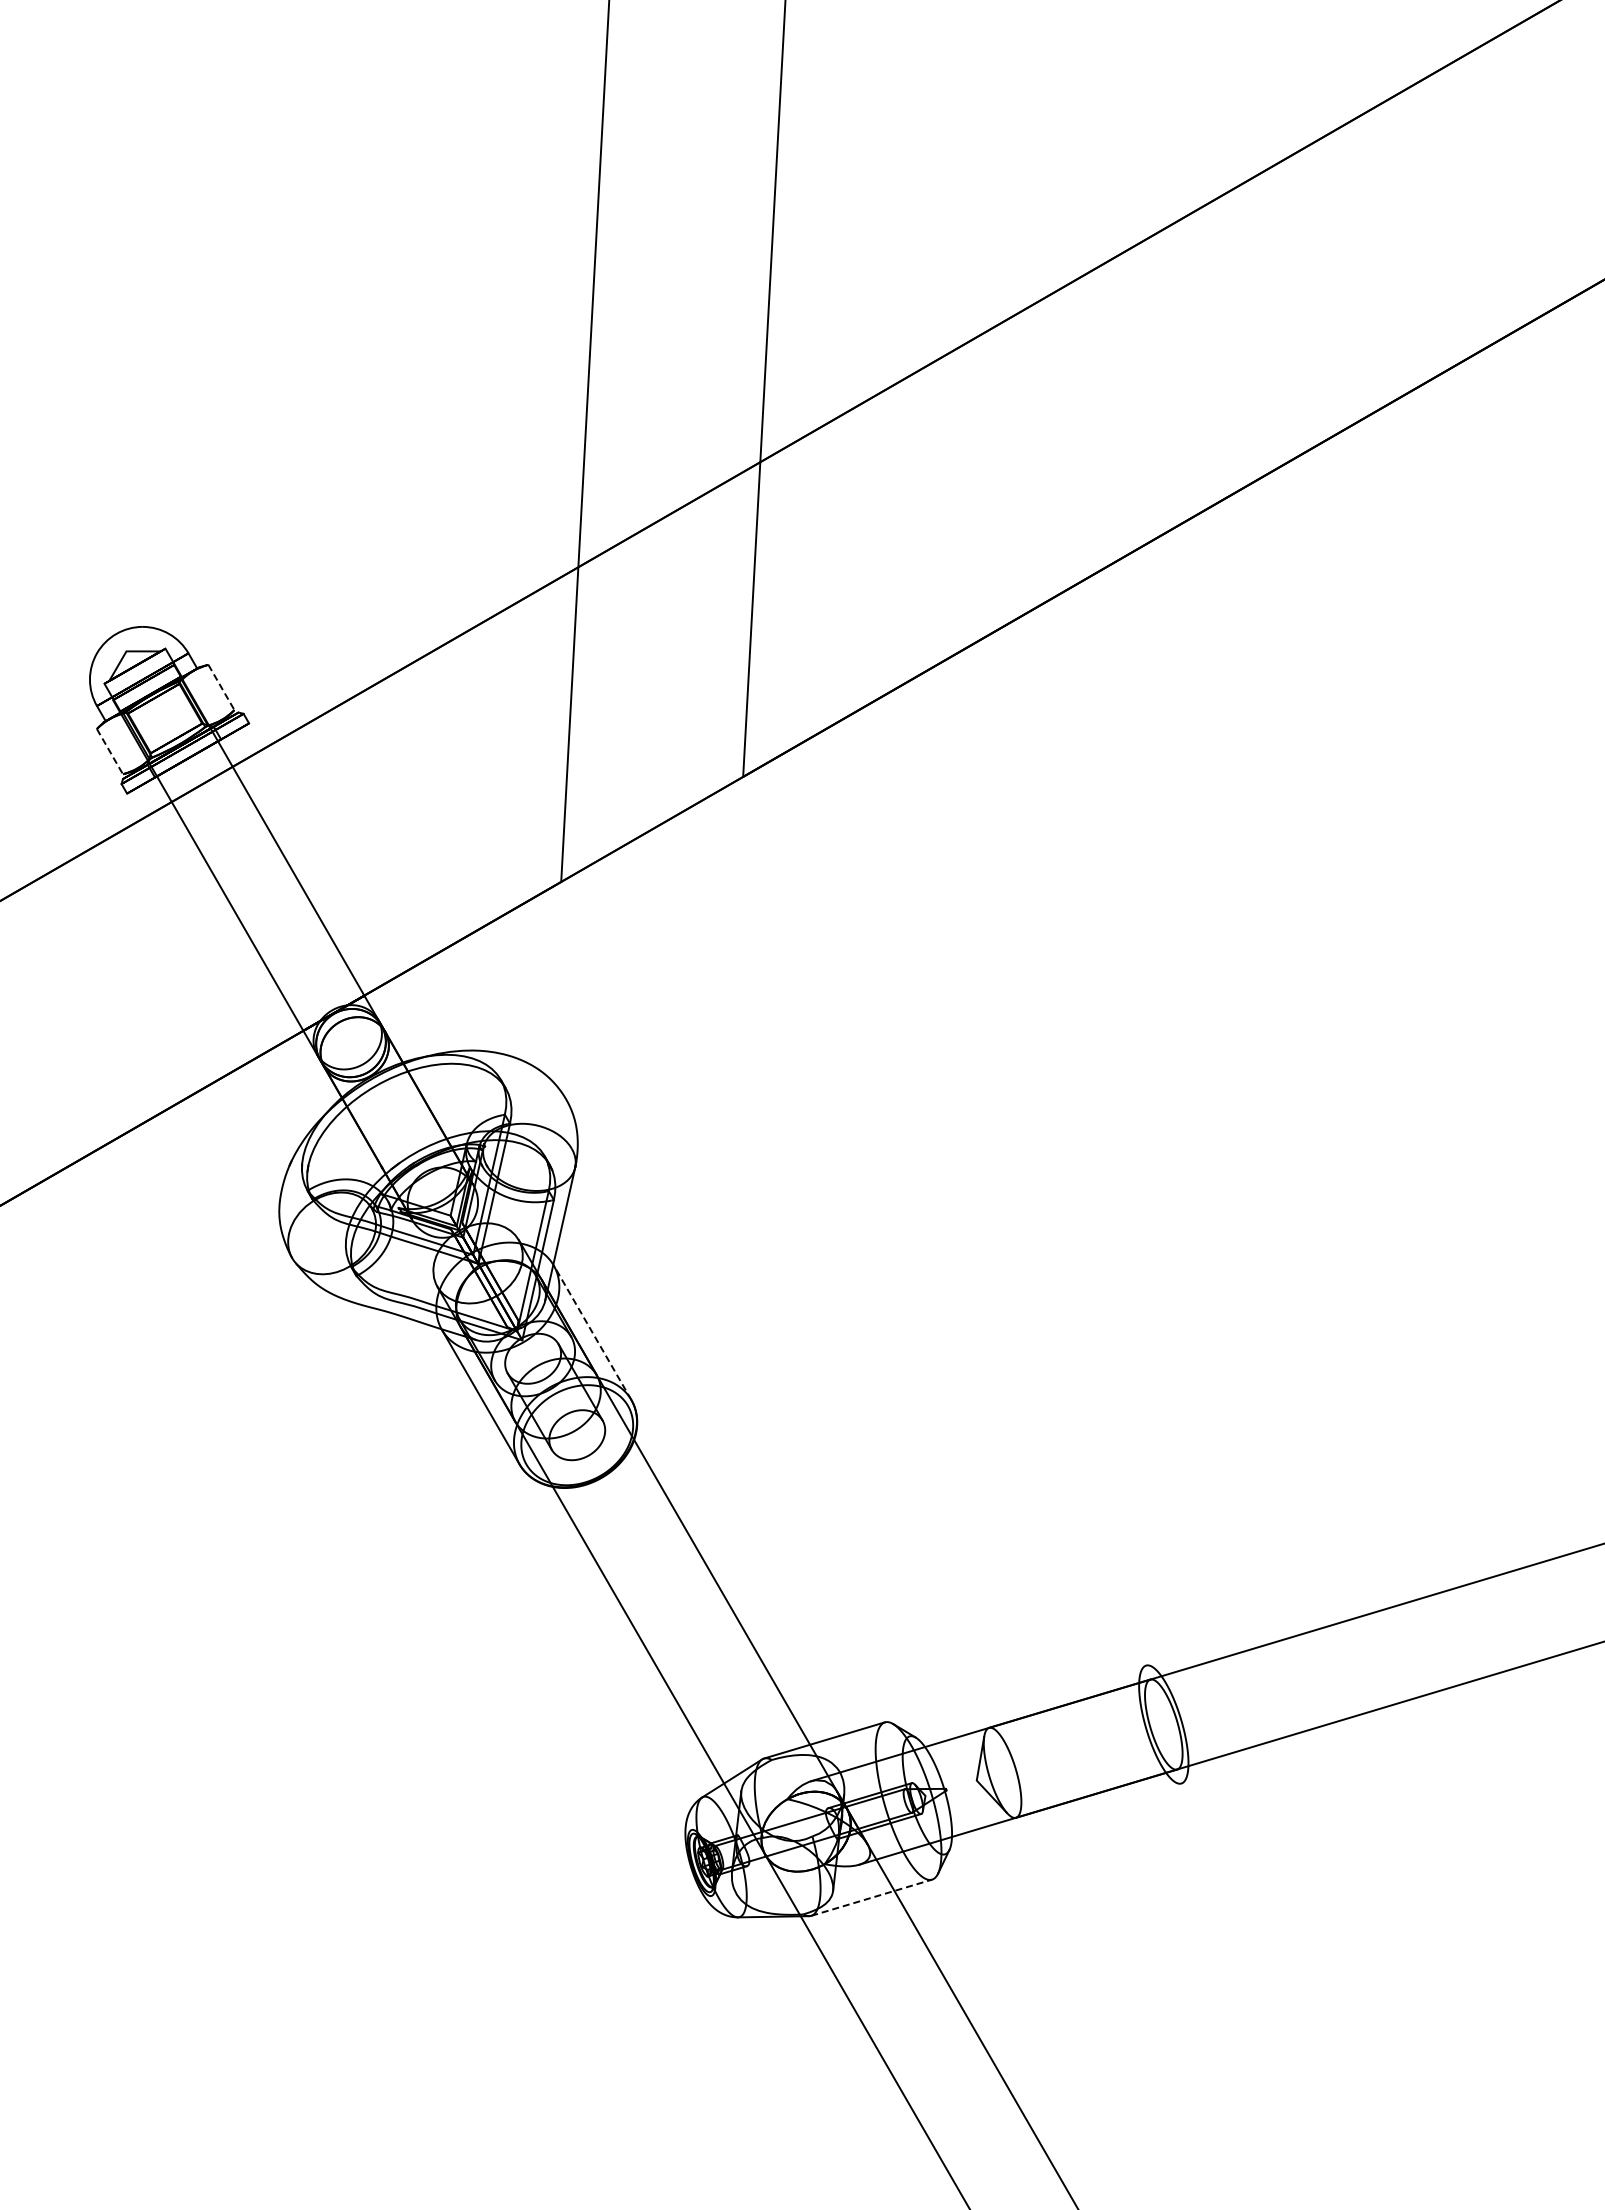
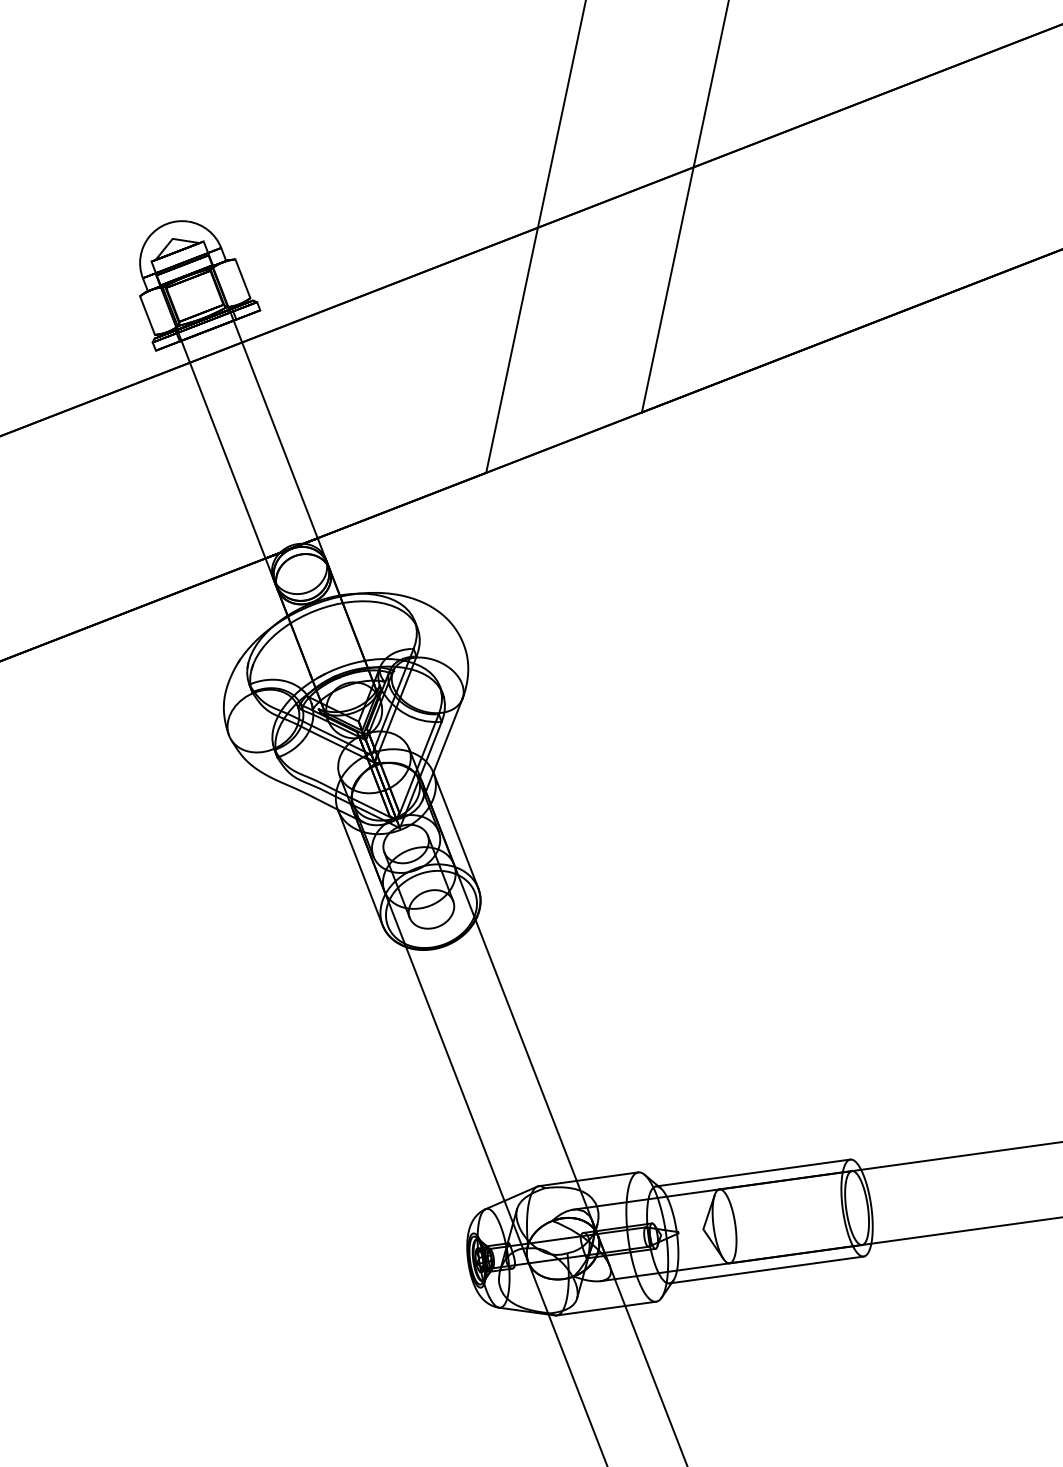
line: (221, 687) -> (242, 278), dashed -> solid
line: (110, 752) -> (147, 316), dashed -> solid
line: (592, 1332) -> (455, 830), dashed -> solid
line: (1027, 1700) -> (752, 1172), added
line: (1063, 1818) -> (766, 1269), added
line: (872, 1897) -> (607, 1308), dashed -> solid

